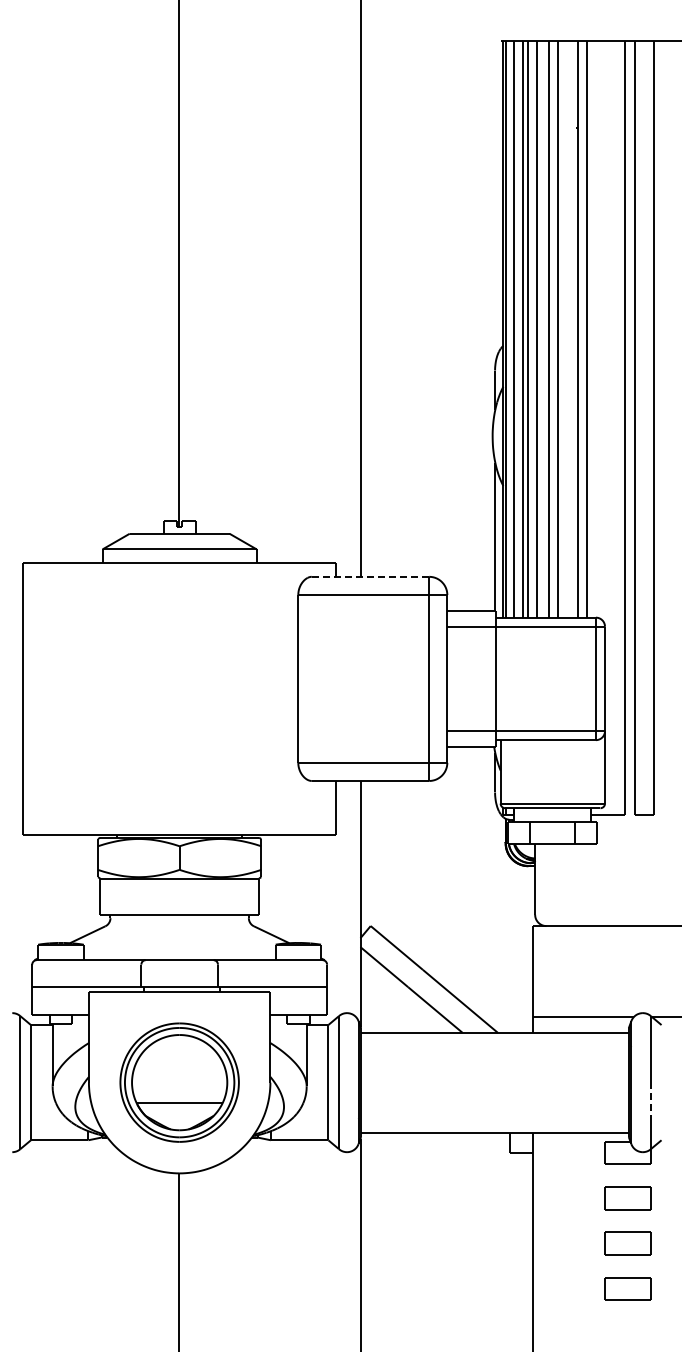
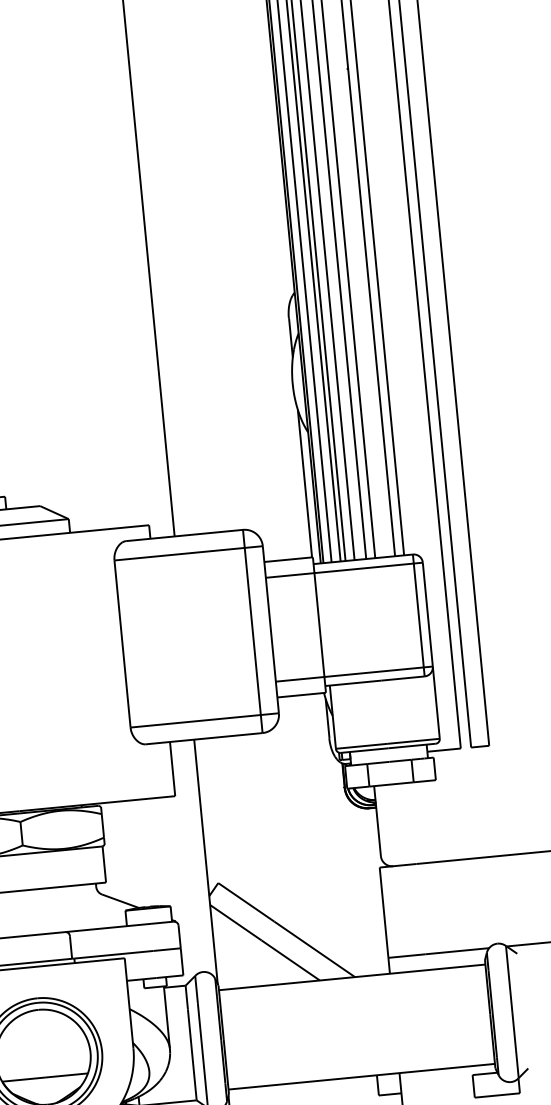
line: (370, 576) -> (184, 535), dashed -> solid
line: (651, 1102) -> (514, 1031), dashed -> solid

